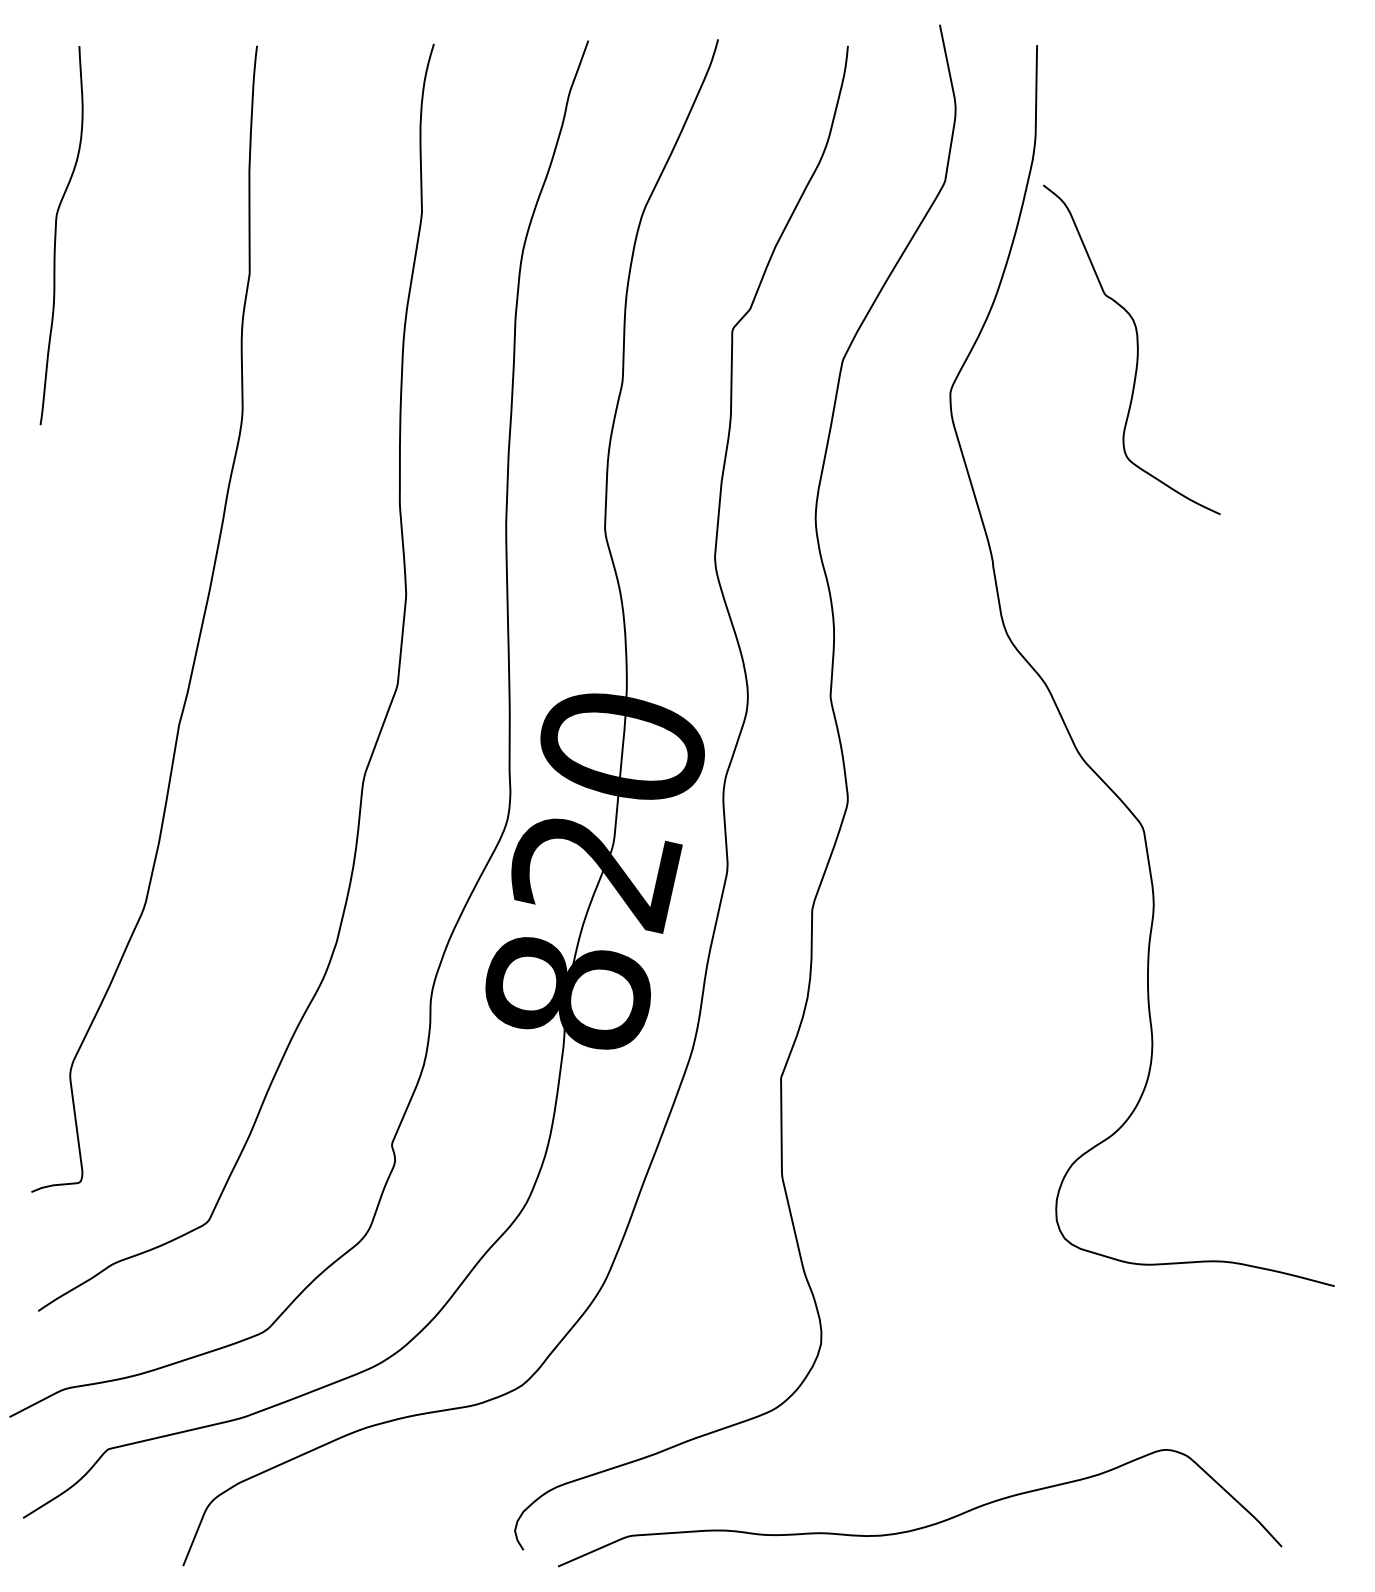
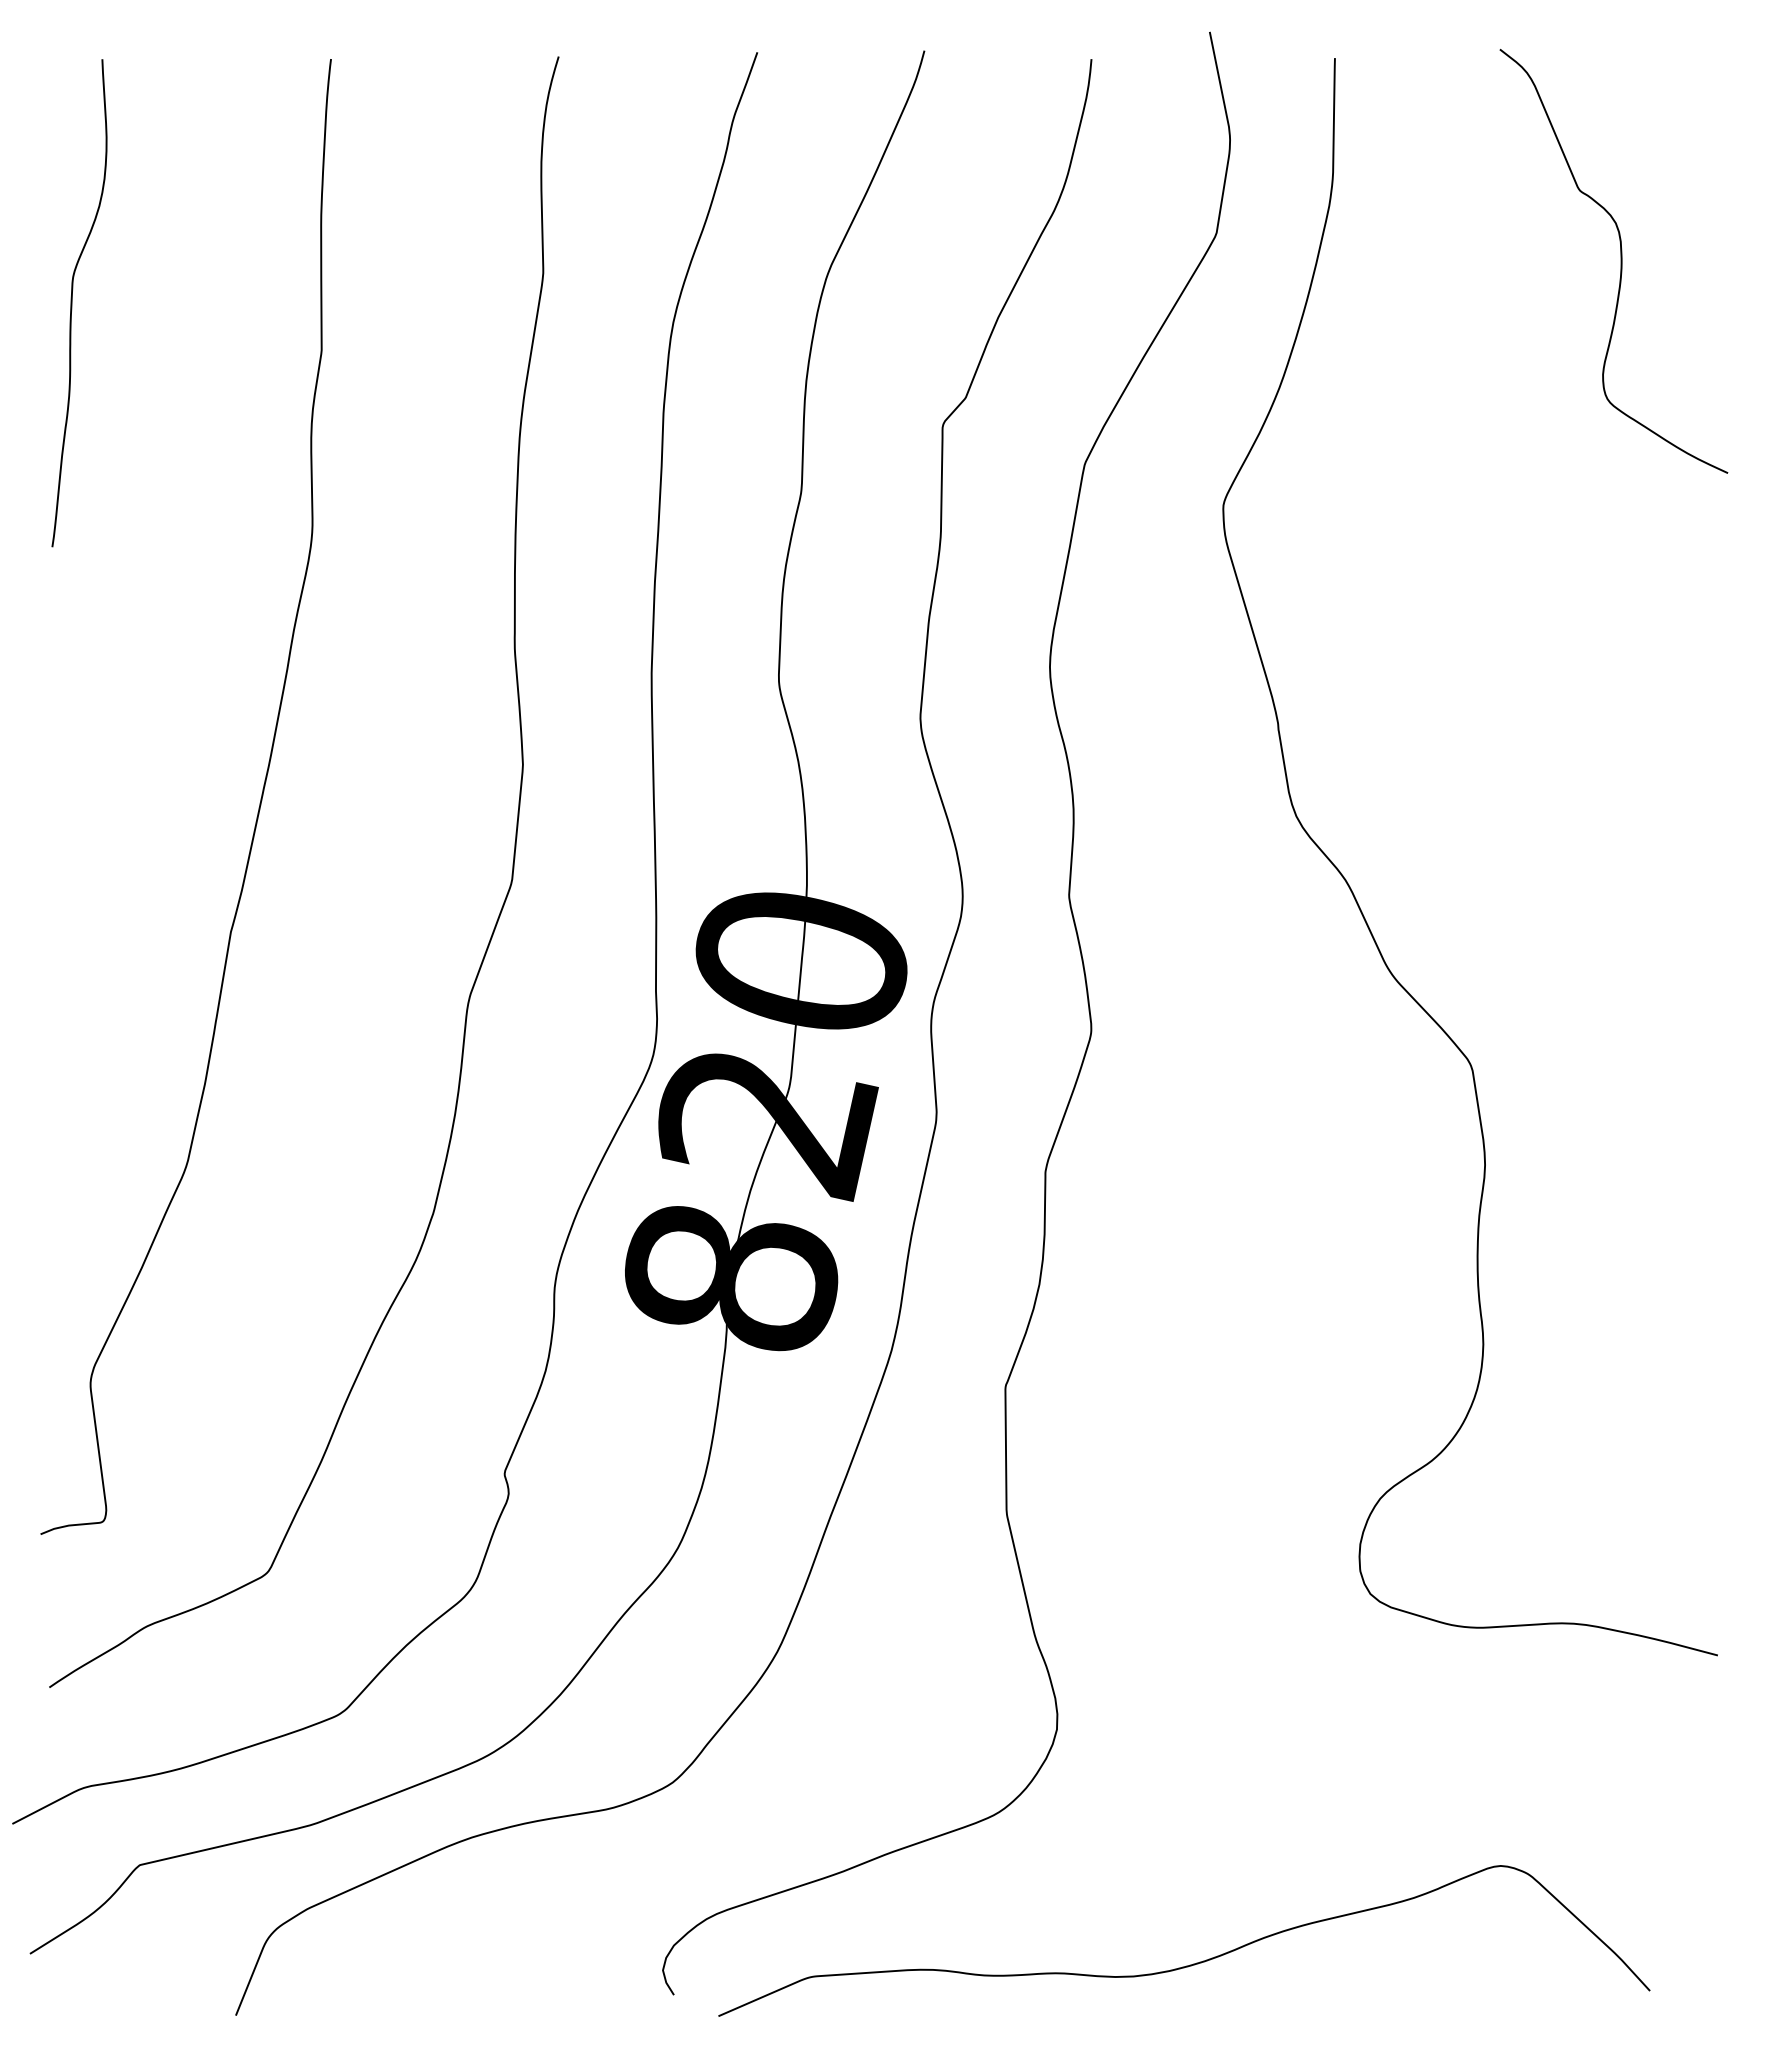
curve: (1136, 350) -> (1620, 261), moved

